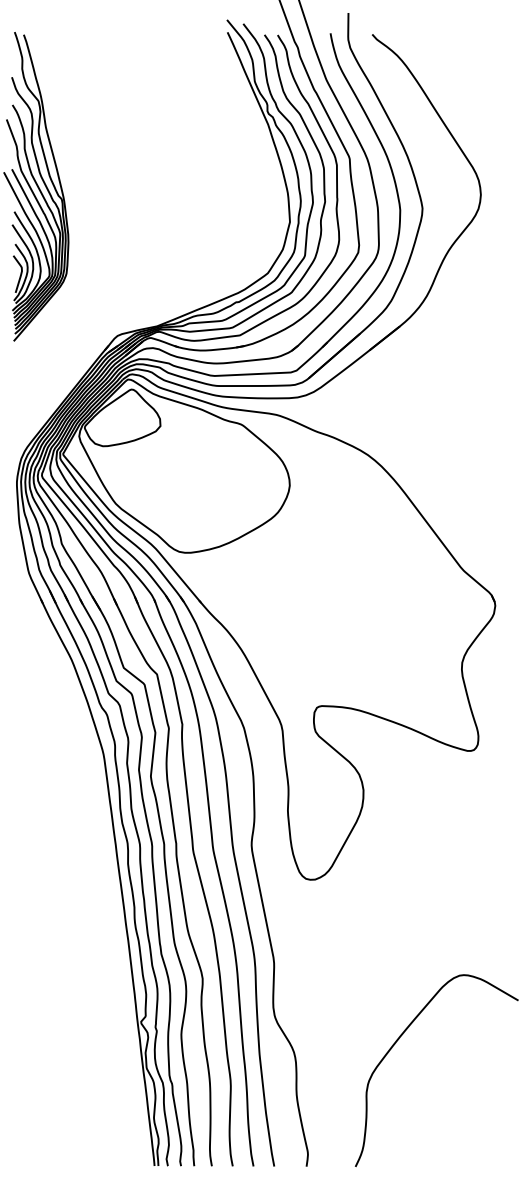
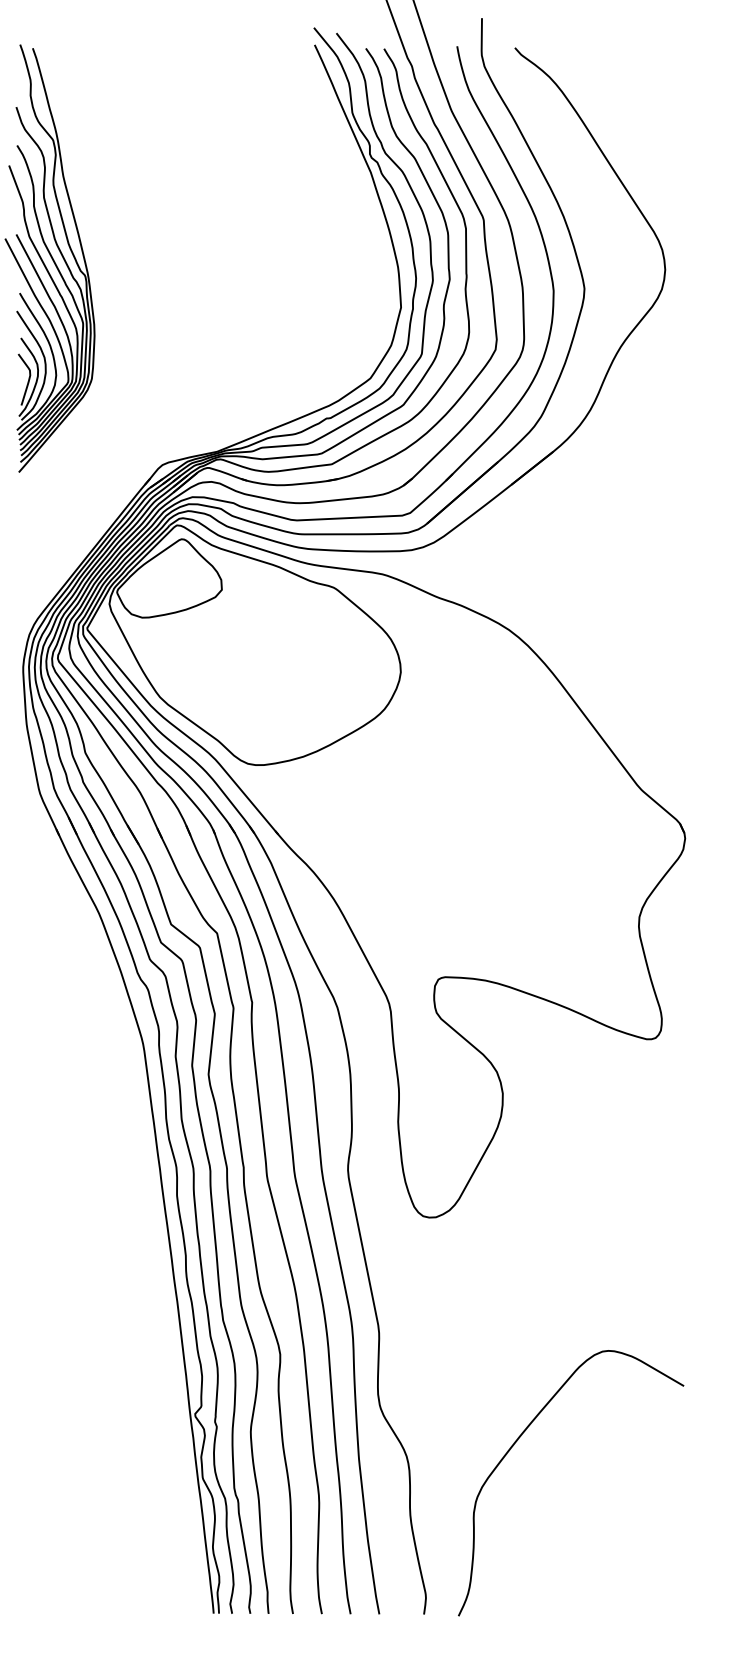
curve: (399, 1039) -> (519, 1439), moved

